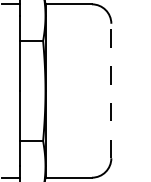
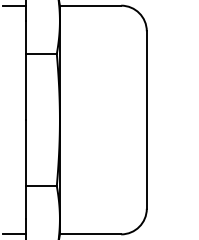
line: (111, 91) -> (146, 120), dashed -> solid

